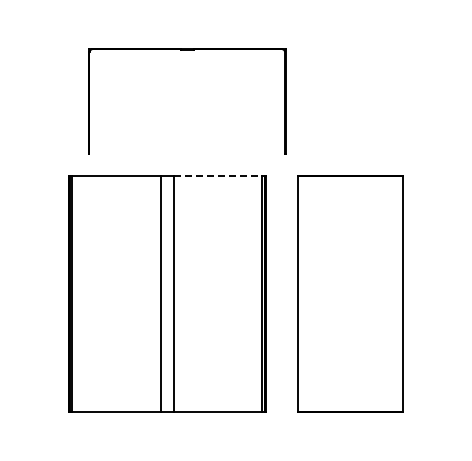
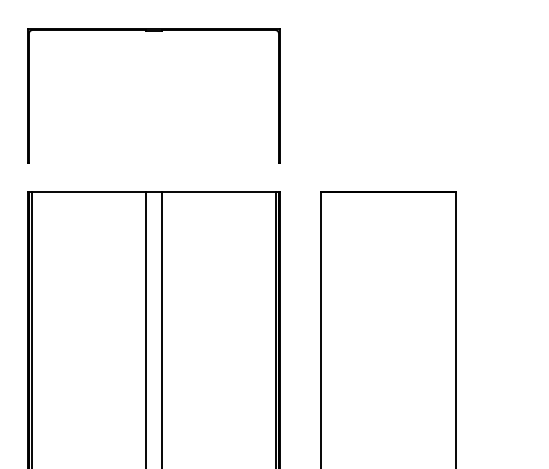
part: (187, 50) -> (154, 31), moved
line: (218, 176) -> (219, 192), dashed -> solid

